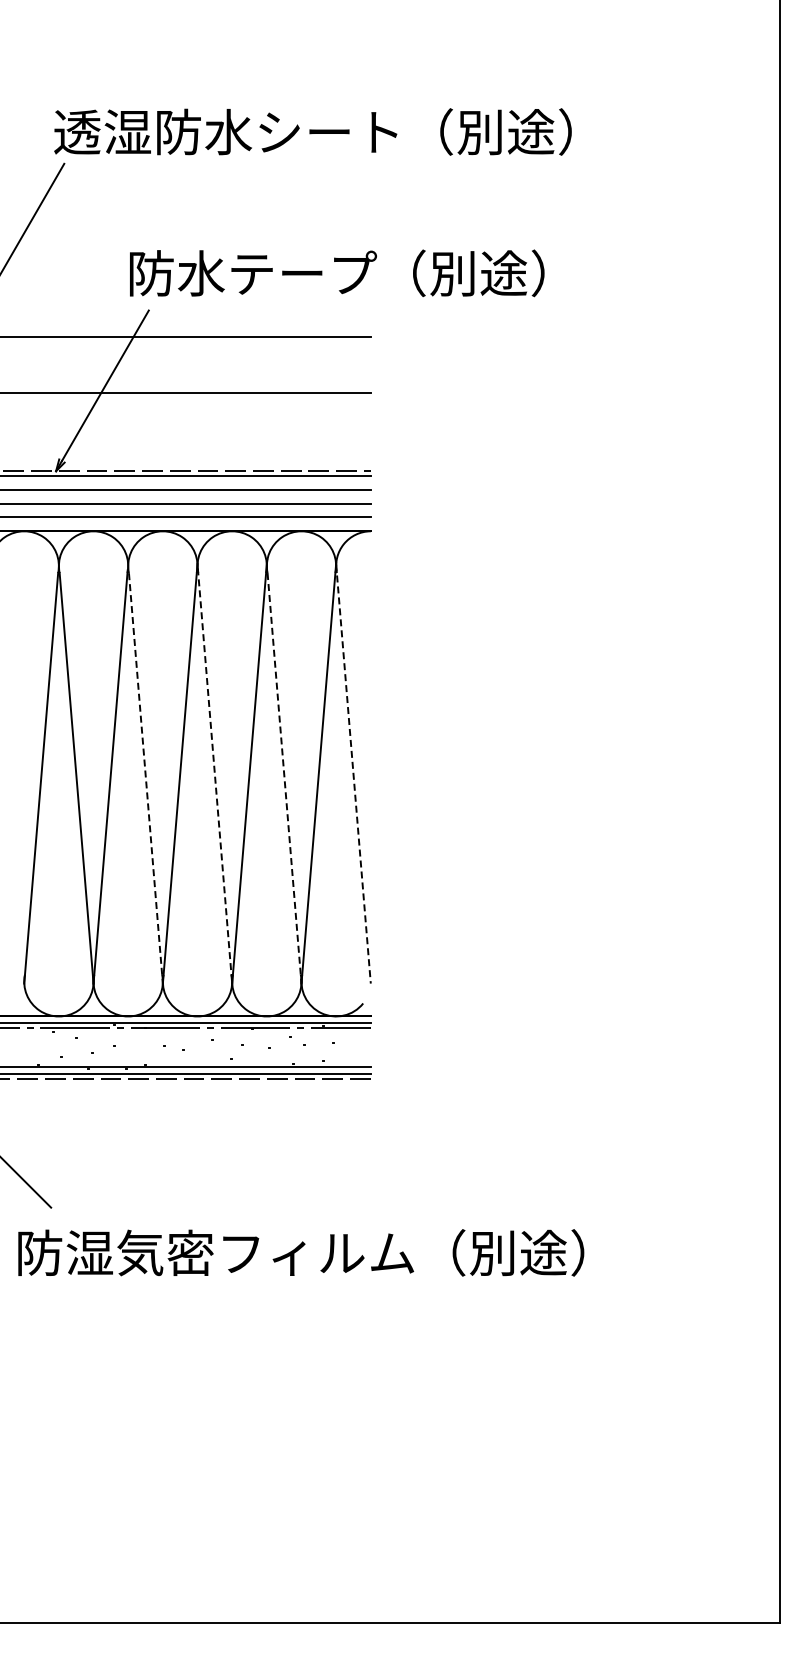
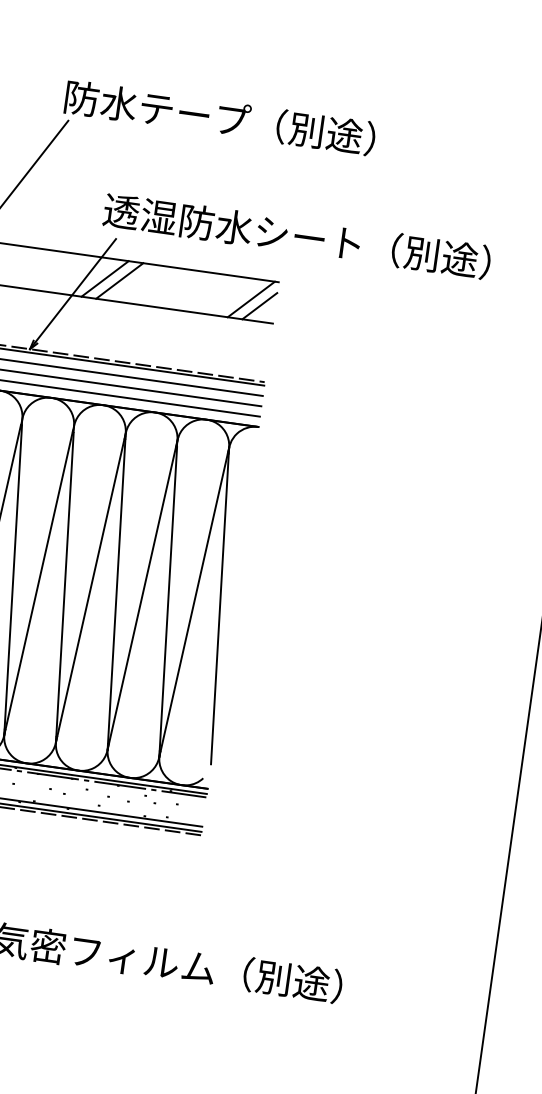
text: (312, 131) -> (256, 122), 透湿防水シート（別途） -> 防水テープ（別途）
text: (386, 273) -> (297, 236), 防水テープ（別途） -> 透湿防水シート（別途）
line: (141, 364) -> (104, 278), added
line: (161, 364) -> (119, 280), added
line: (337, 364) -> (251, 299), added
line: (349, 371) -> (259, 305), added
line: (353, 774) -> (220, 606), dashed -> solid
line: (215, 776) -> (116, 593), dashed -> solid
line: (145, 778) -> (64, 587), dashed -> solid
line: (284, 778) -> (168, 602), dashed -> solid

